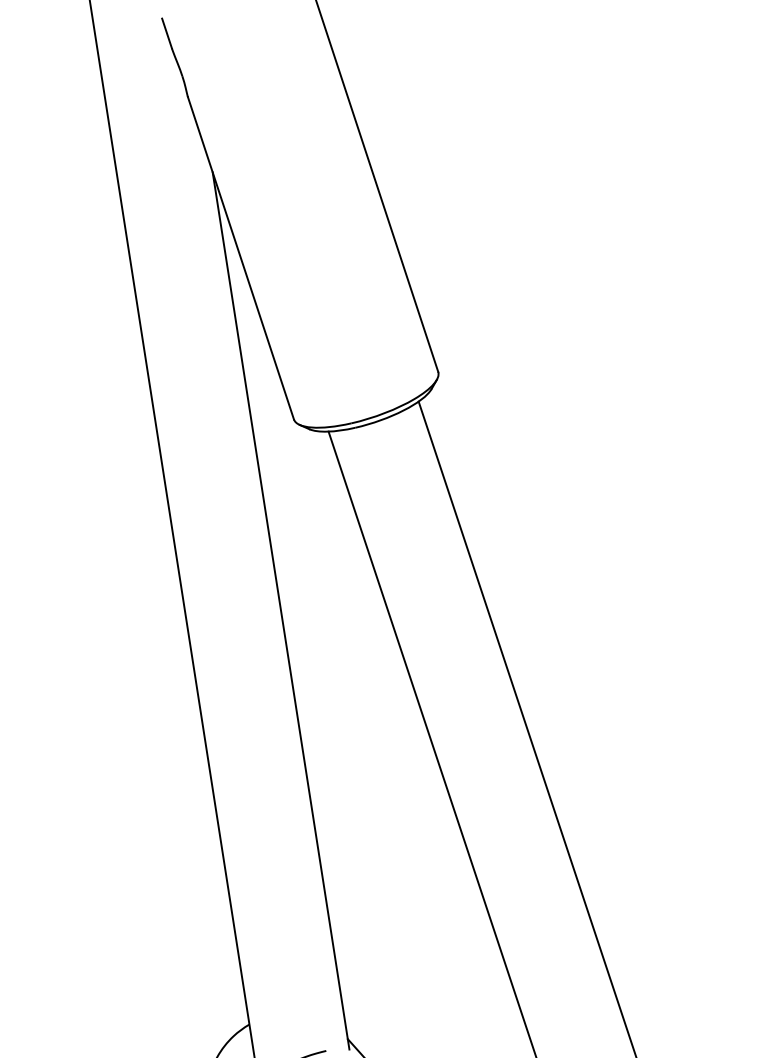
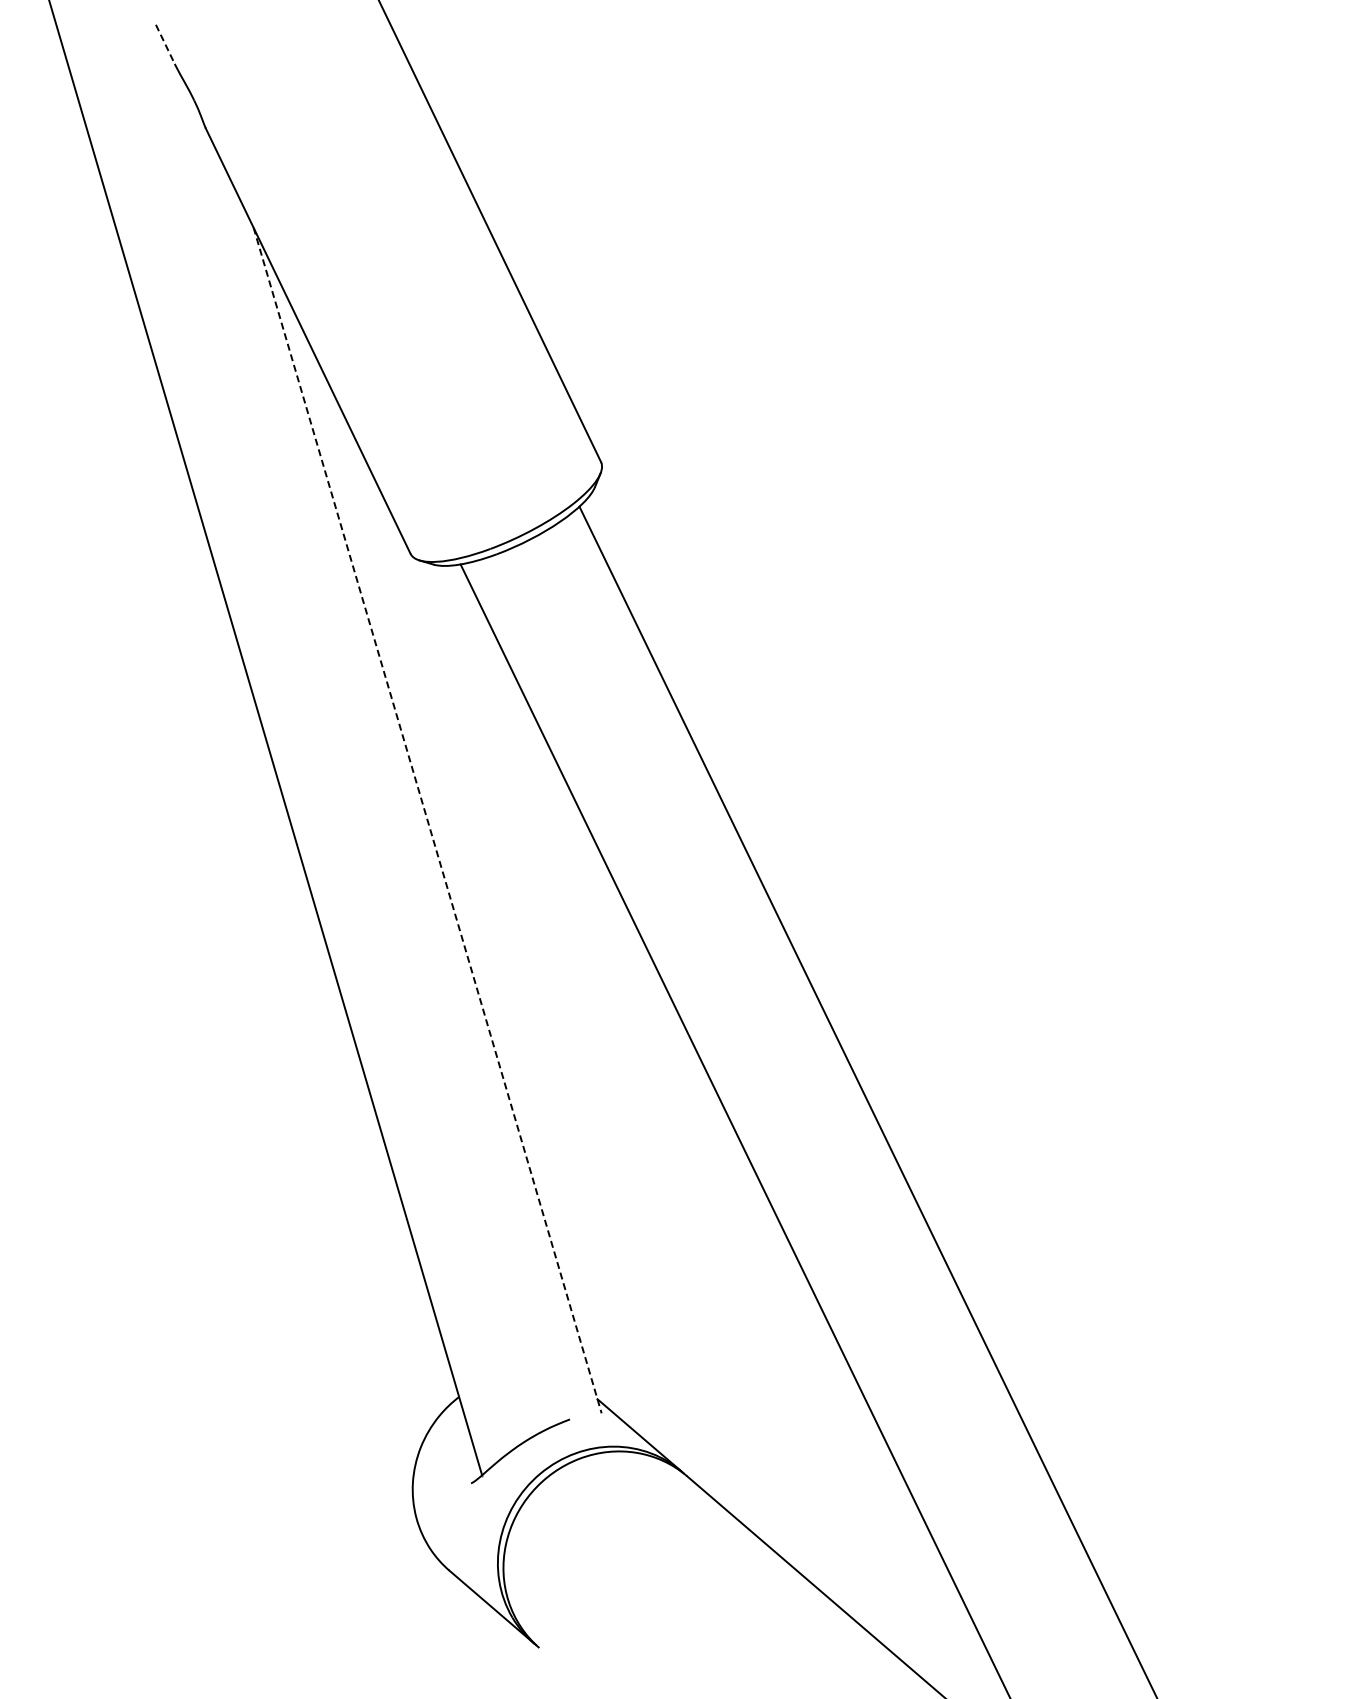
line: (167, 33) -> (165, 44), solid -> dashed
line: (280, 610) -> (427, 820), solid -> dashed

